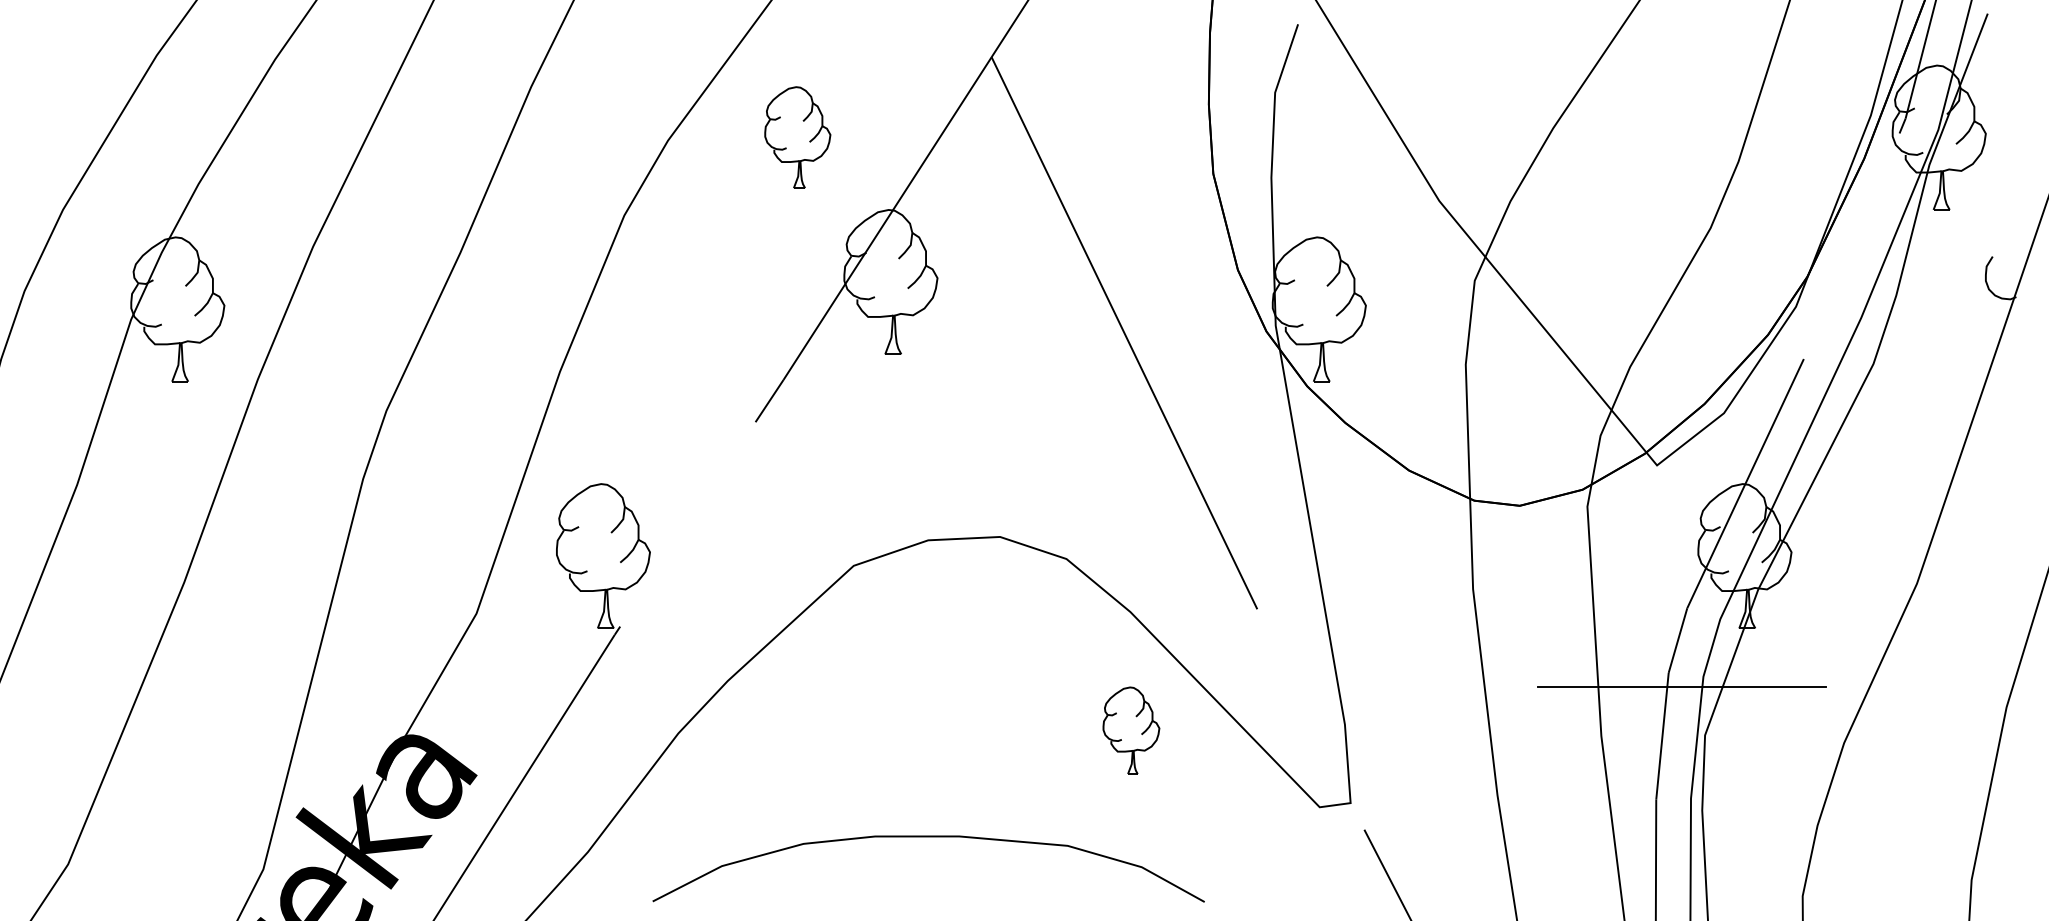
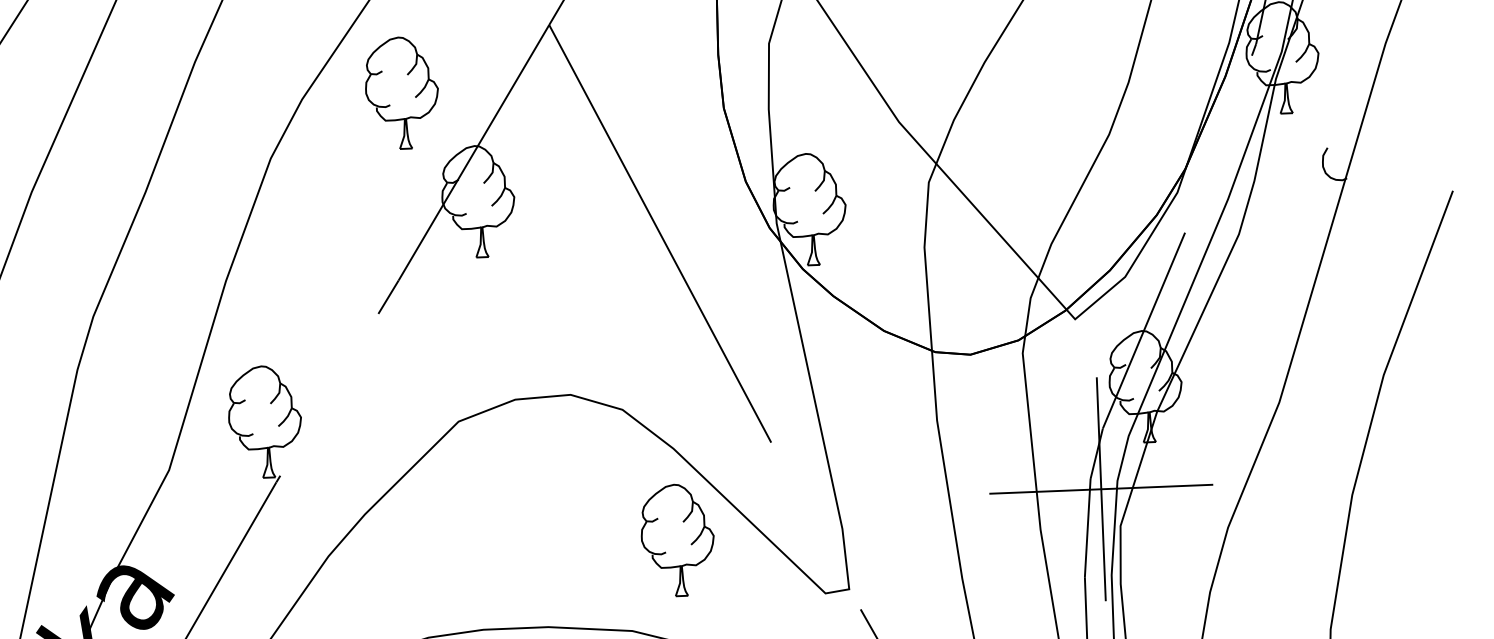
part: (797, 137) -> (401, 92), size x1.43
line: (1682, 686) -> (1101, 489), added
part: (1131, 730) -> (677, 540), size x1.67

